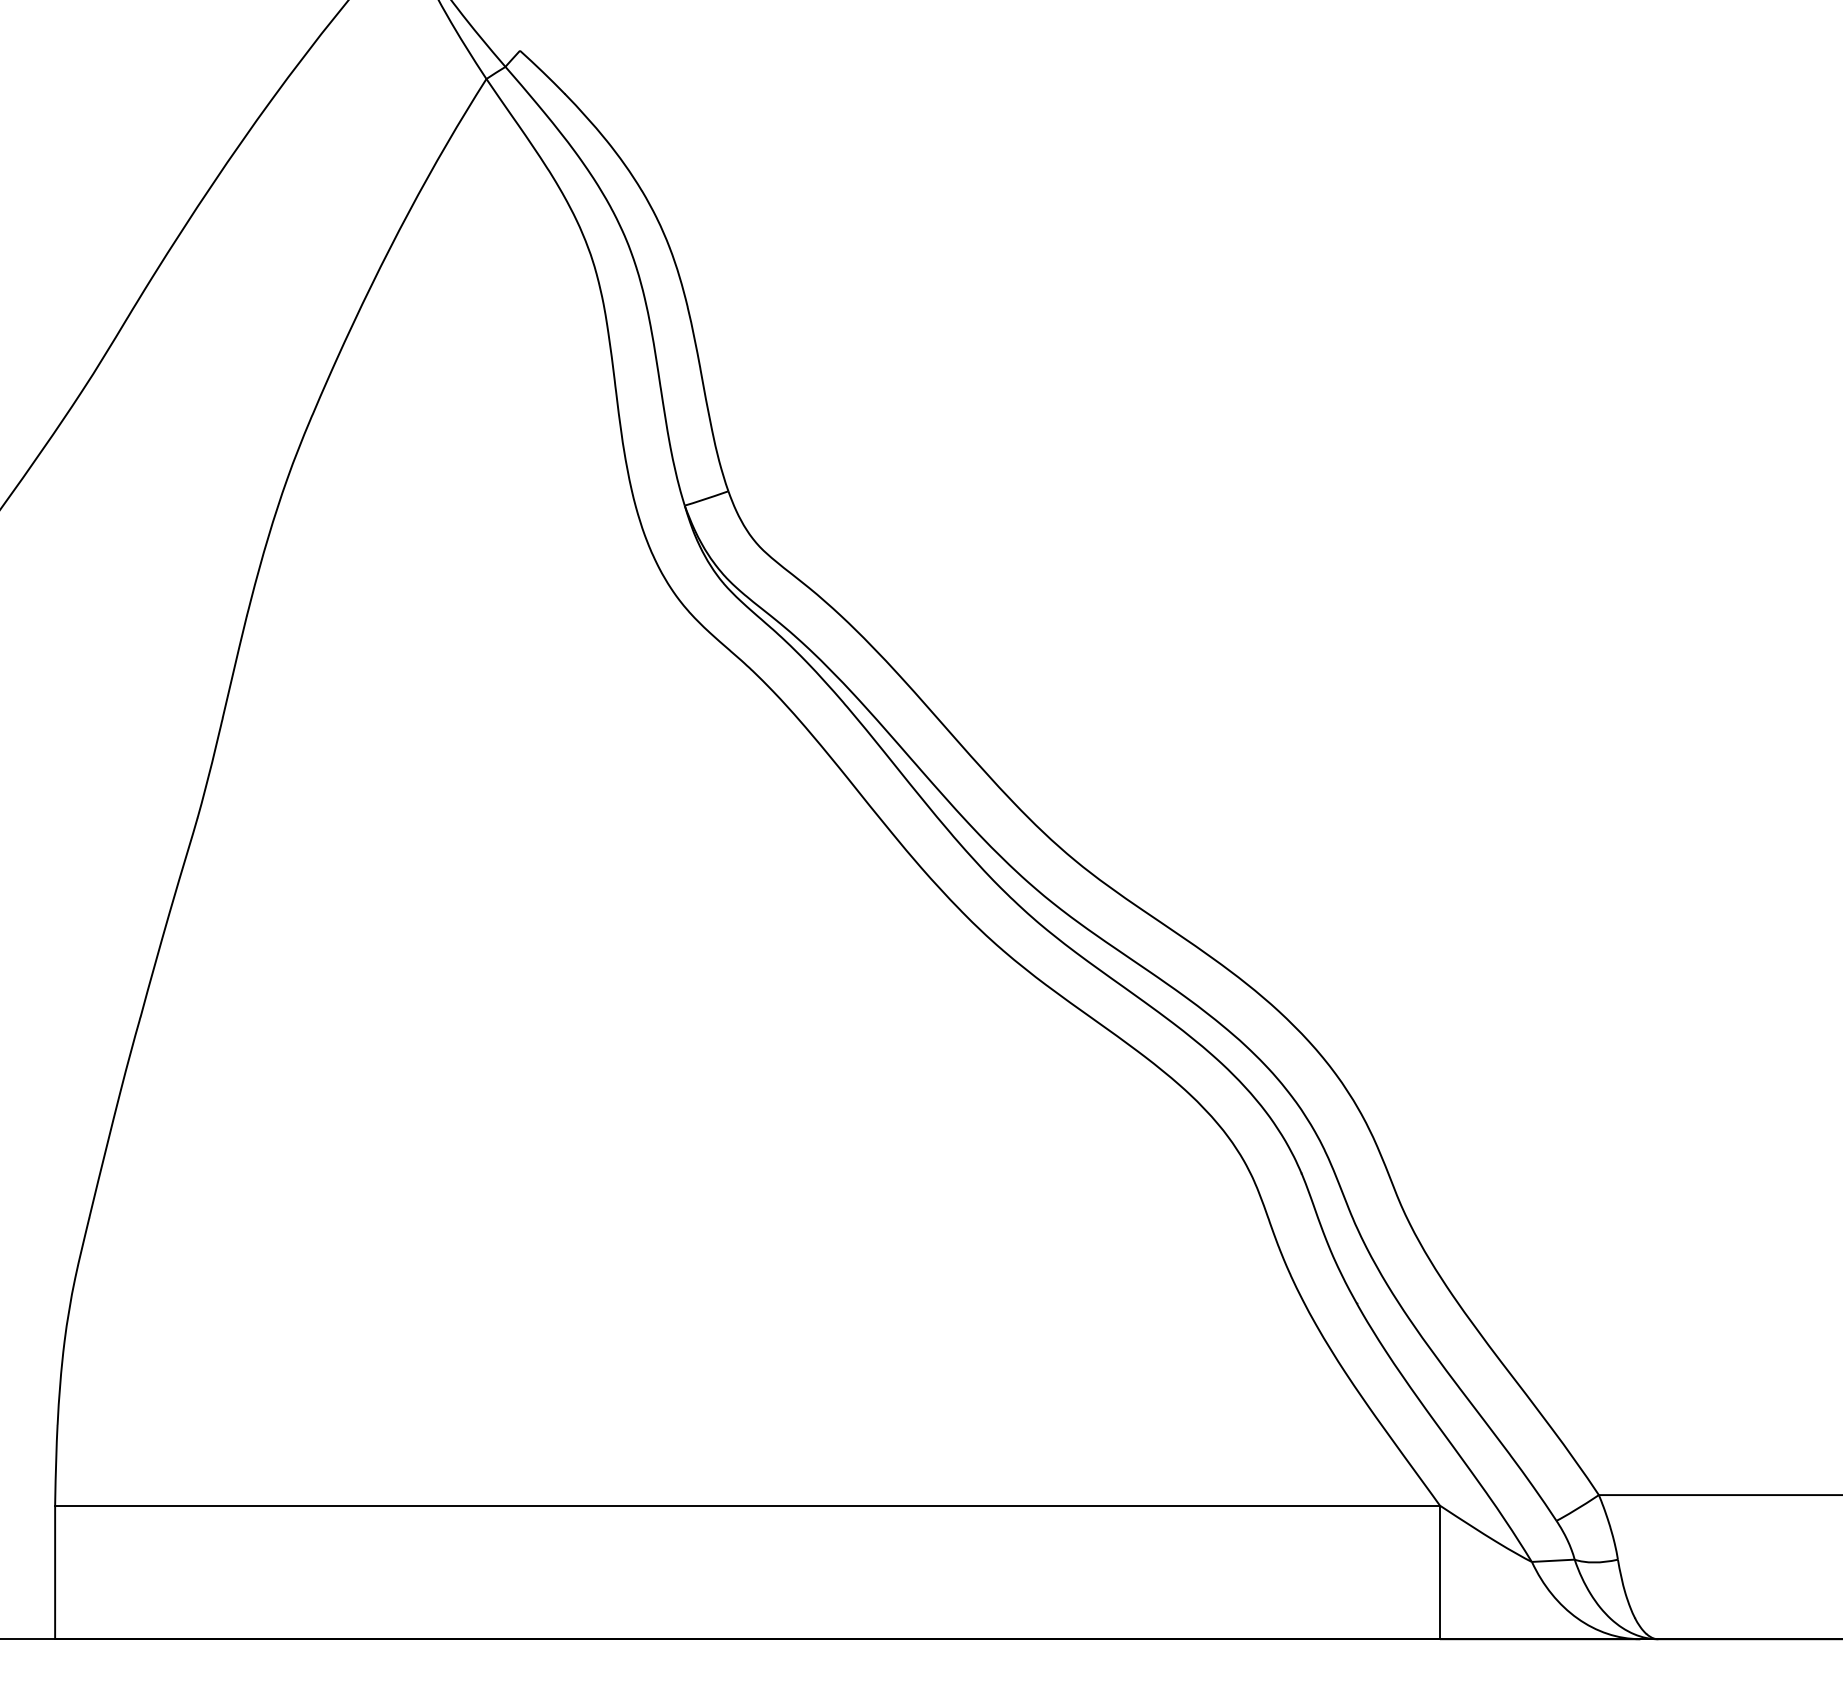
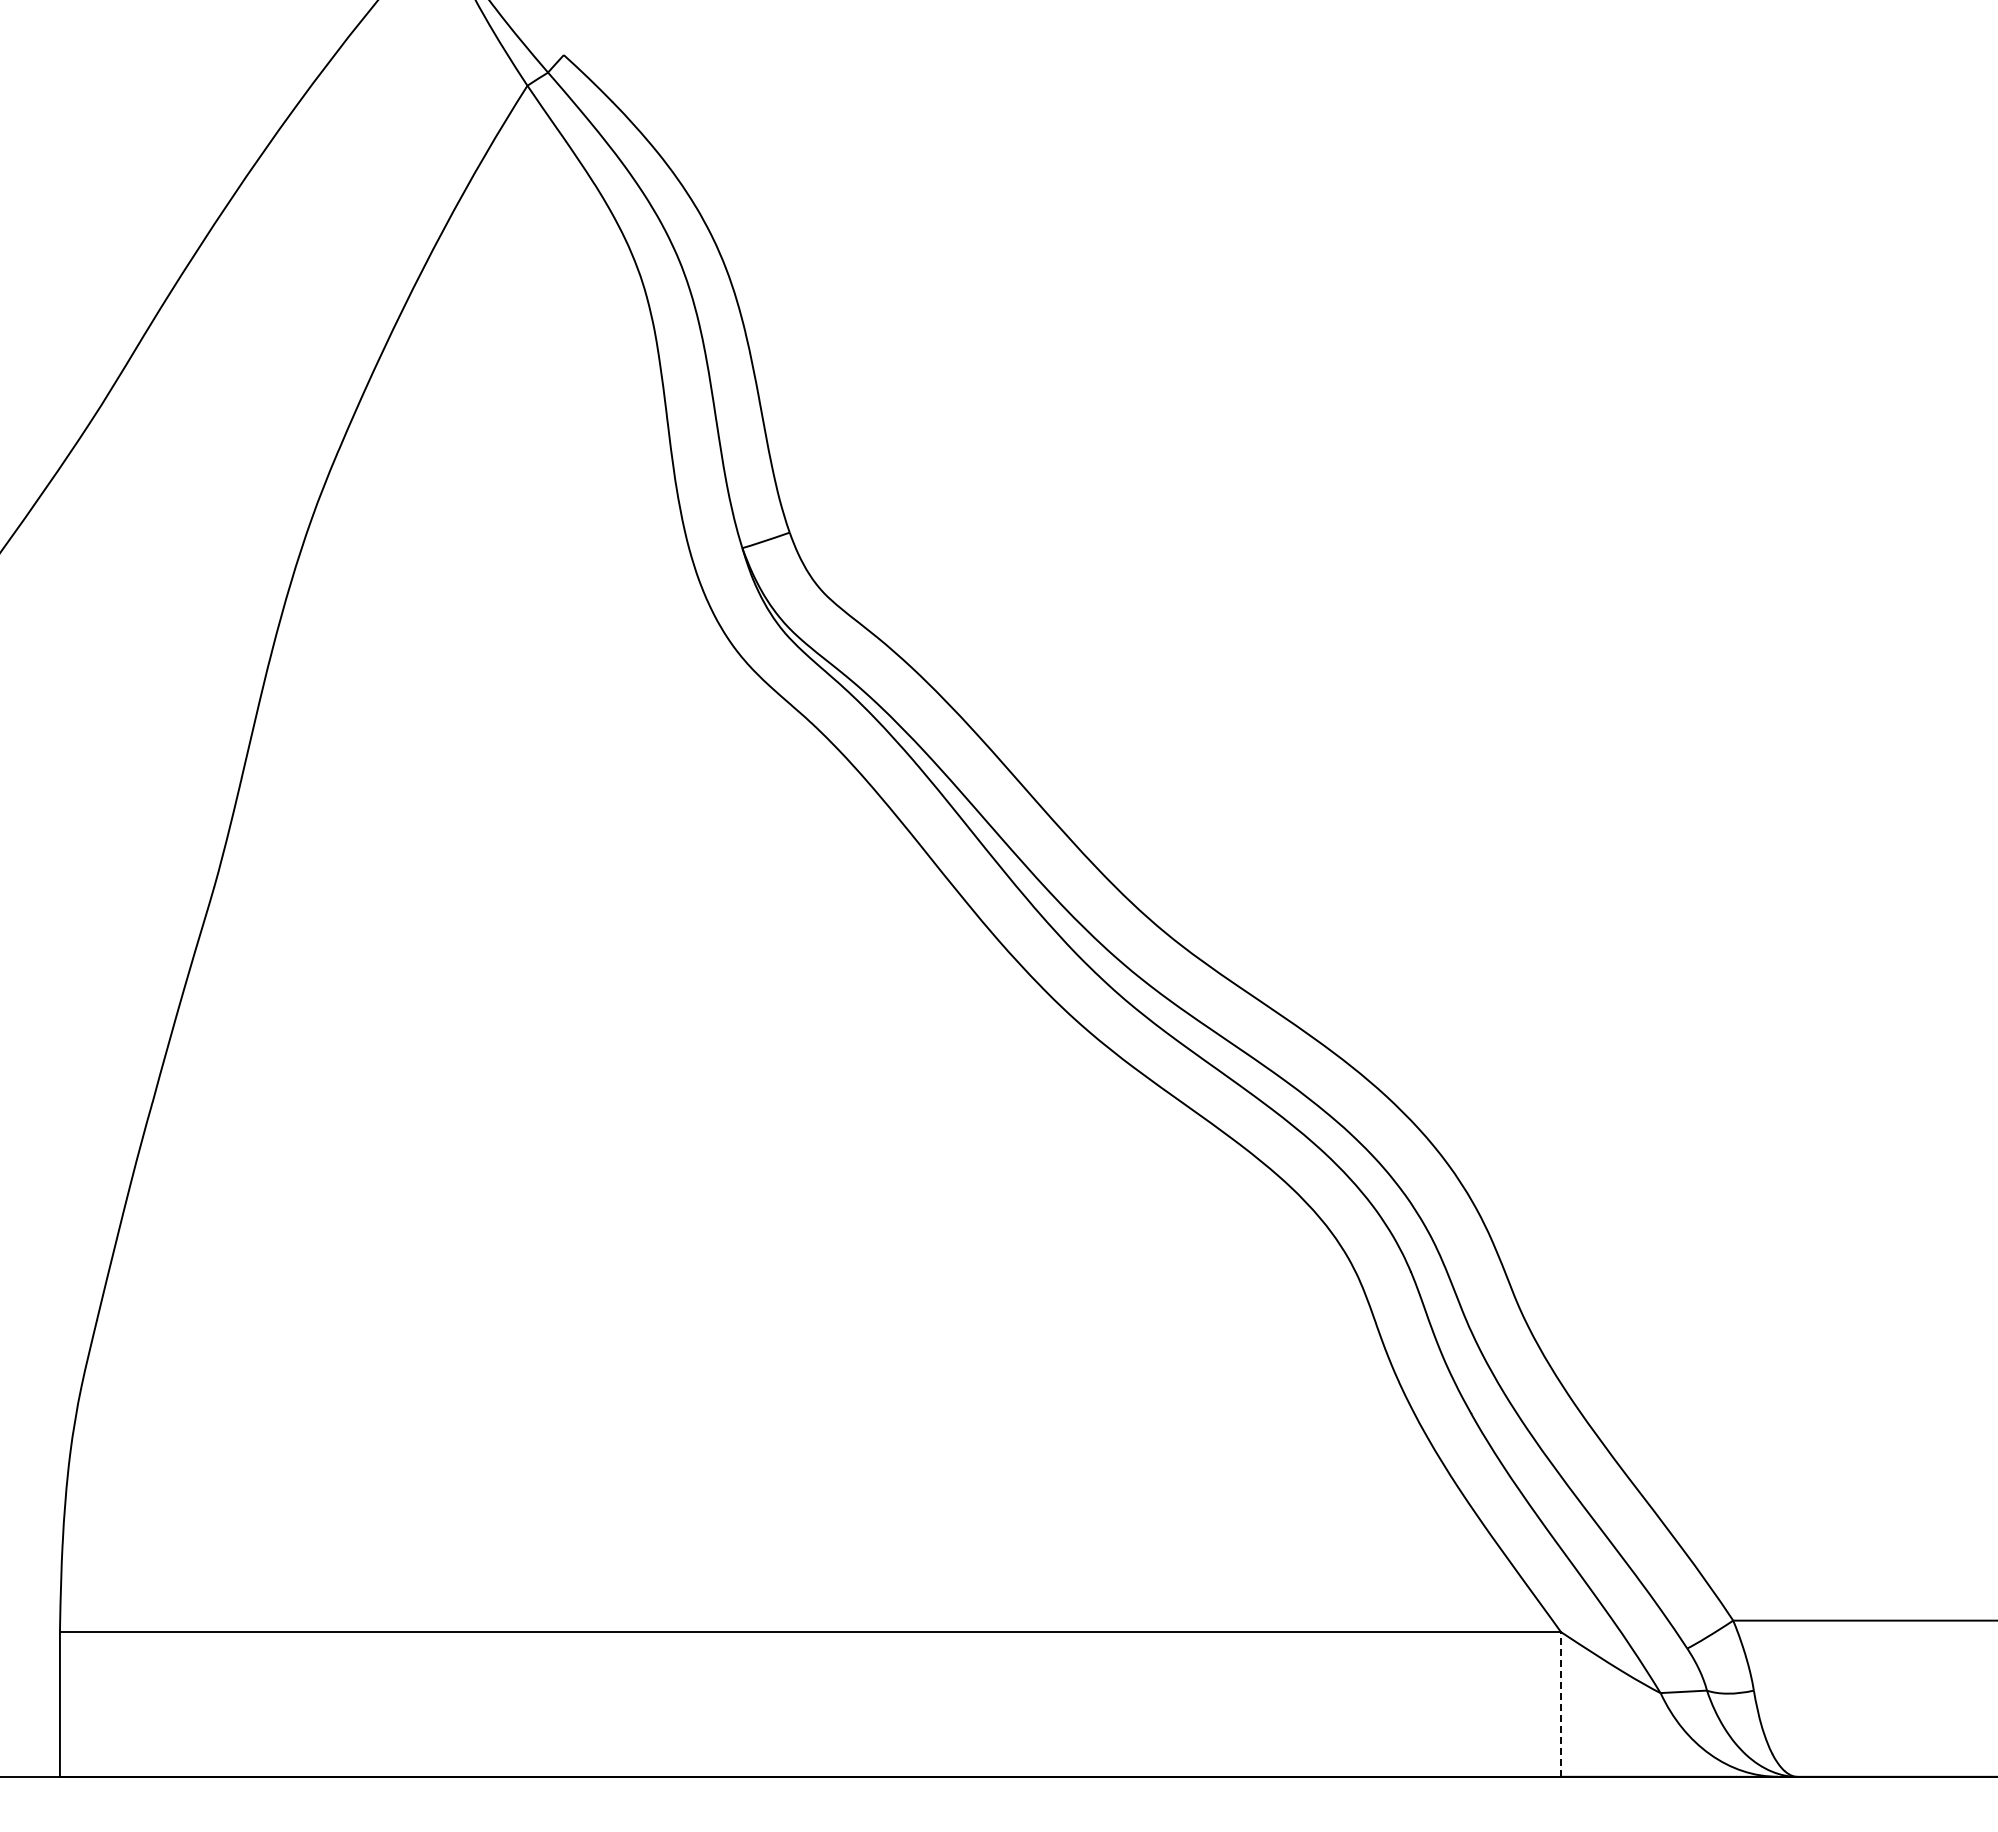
line: (1439, 1571) -> (1560, 1703), solid -> dashed

